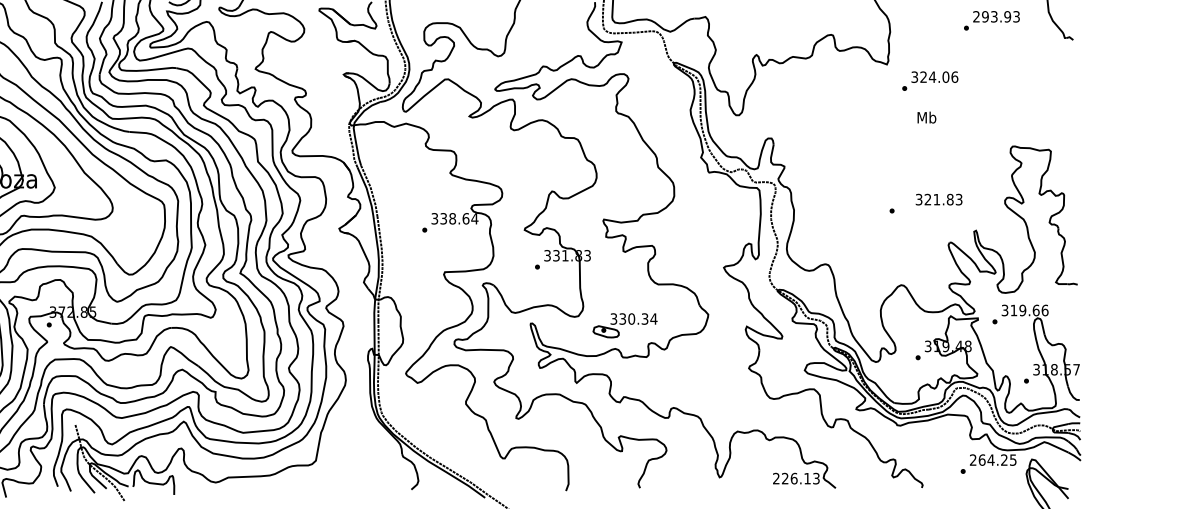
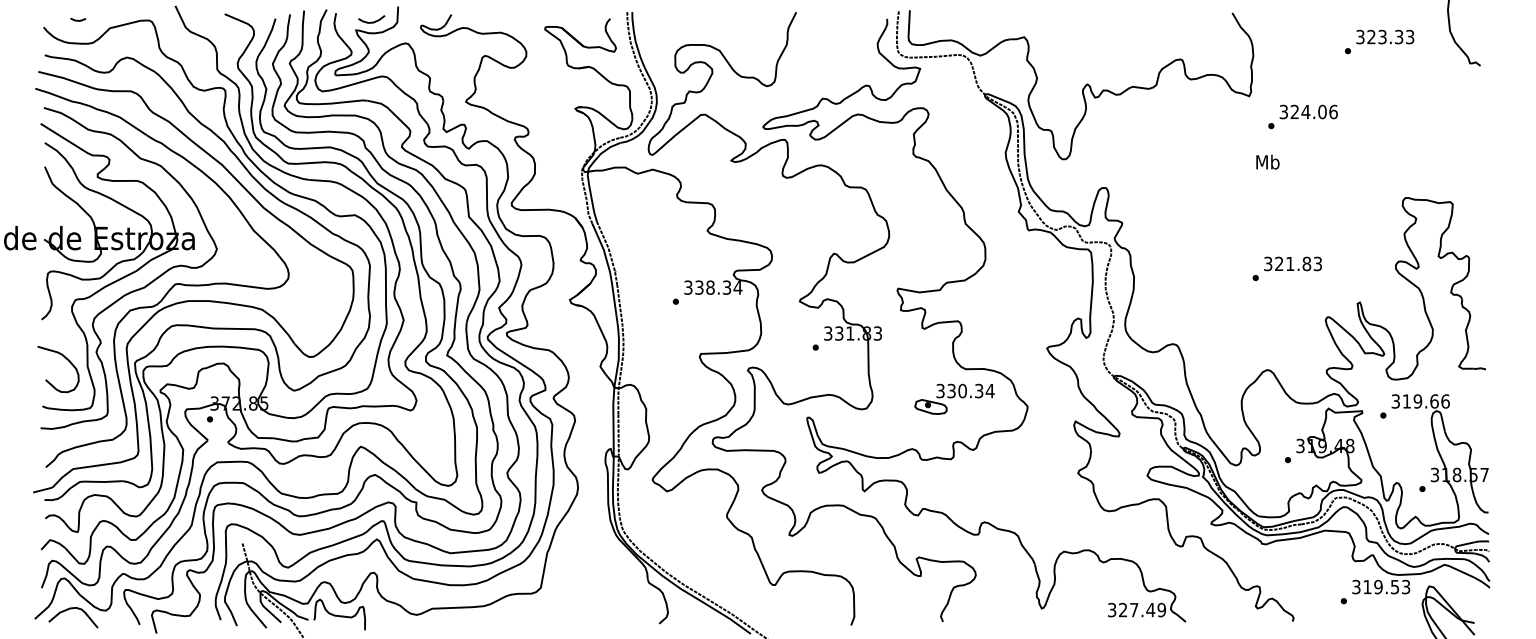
text: (991, 17) -> (1379, 37), 293.93 -> 323.33
text: (926, 117) -> (1267, 161), moved
text: (938, 199) -> (1292, 263), moved
text: (465, 218) -> (726, 287), 338.64 -> 338.34
part: (625, 325) -> (954, 398), moved
text: (993, 459) -> (1381, 586), 264.25 -> 319.53
text: (796, 478) -> (1137, 609), 226.13 -> 327.49

